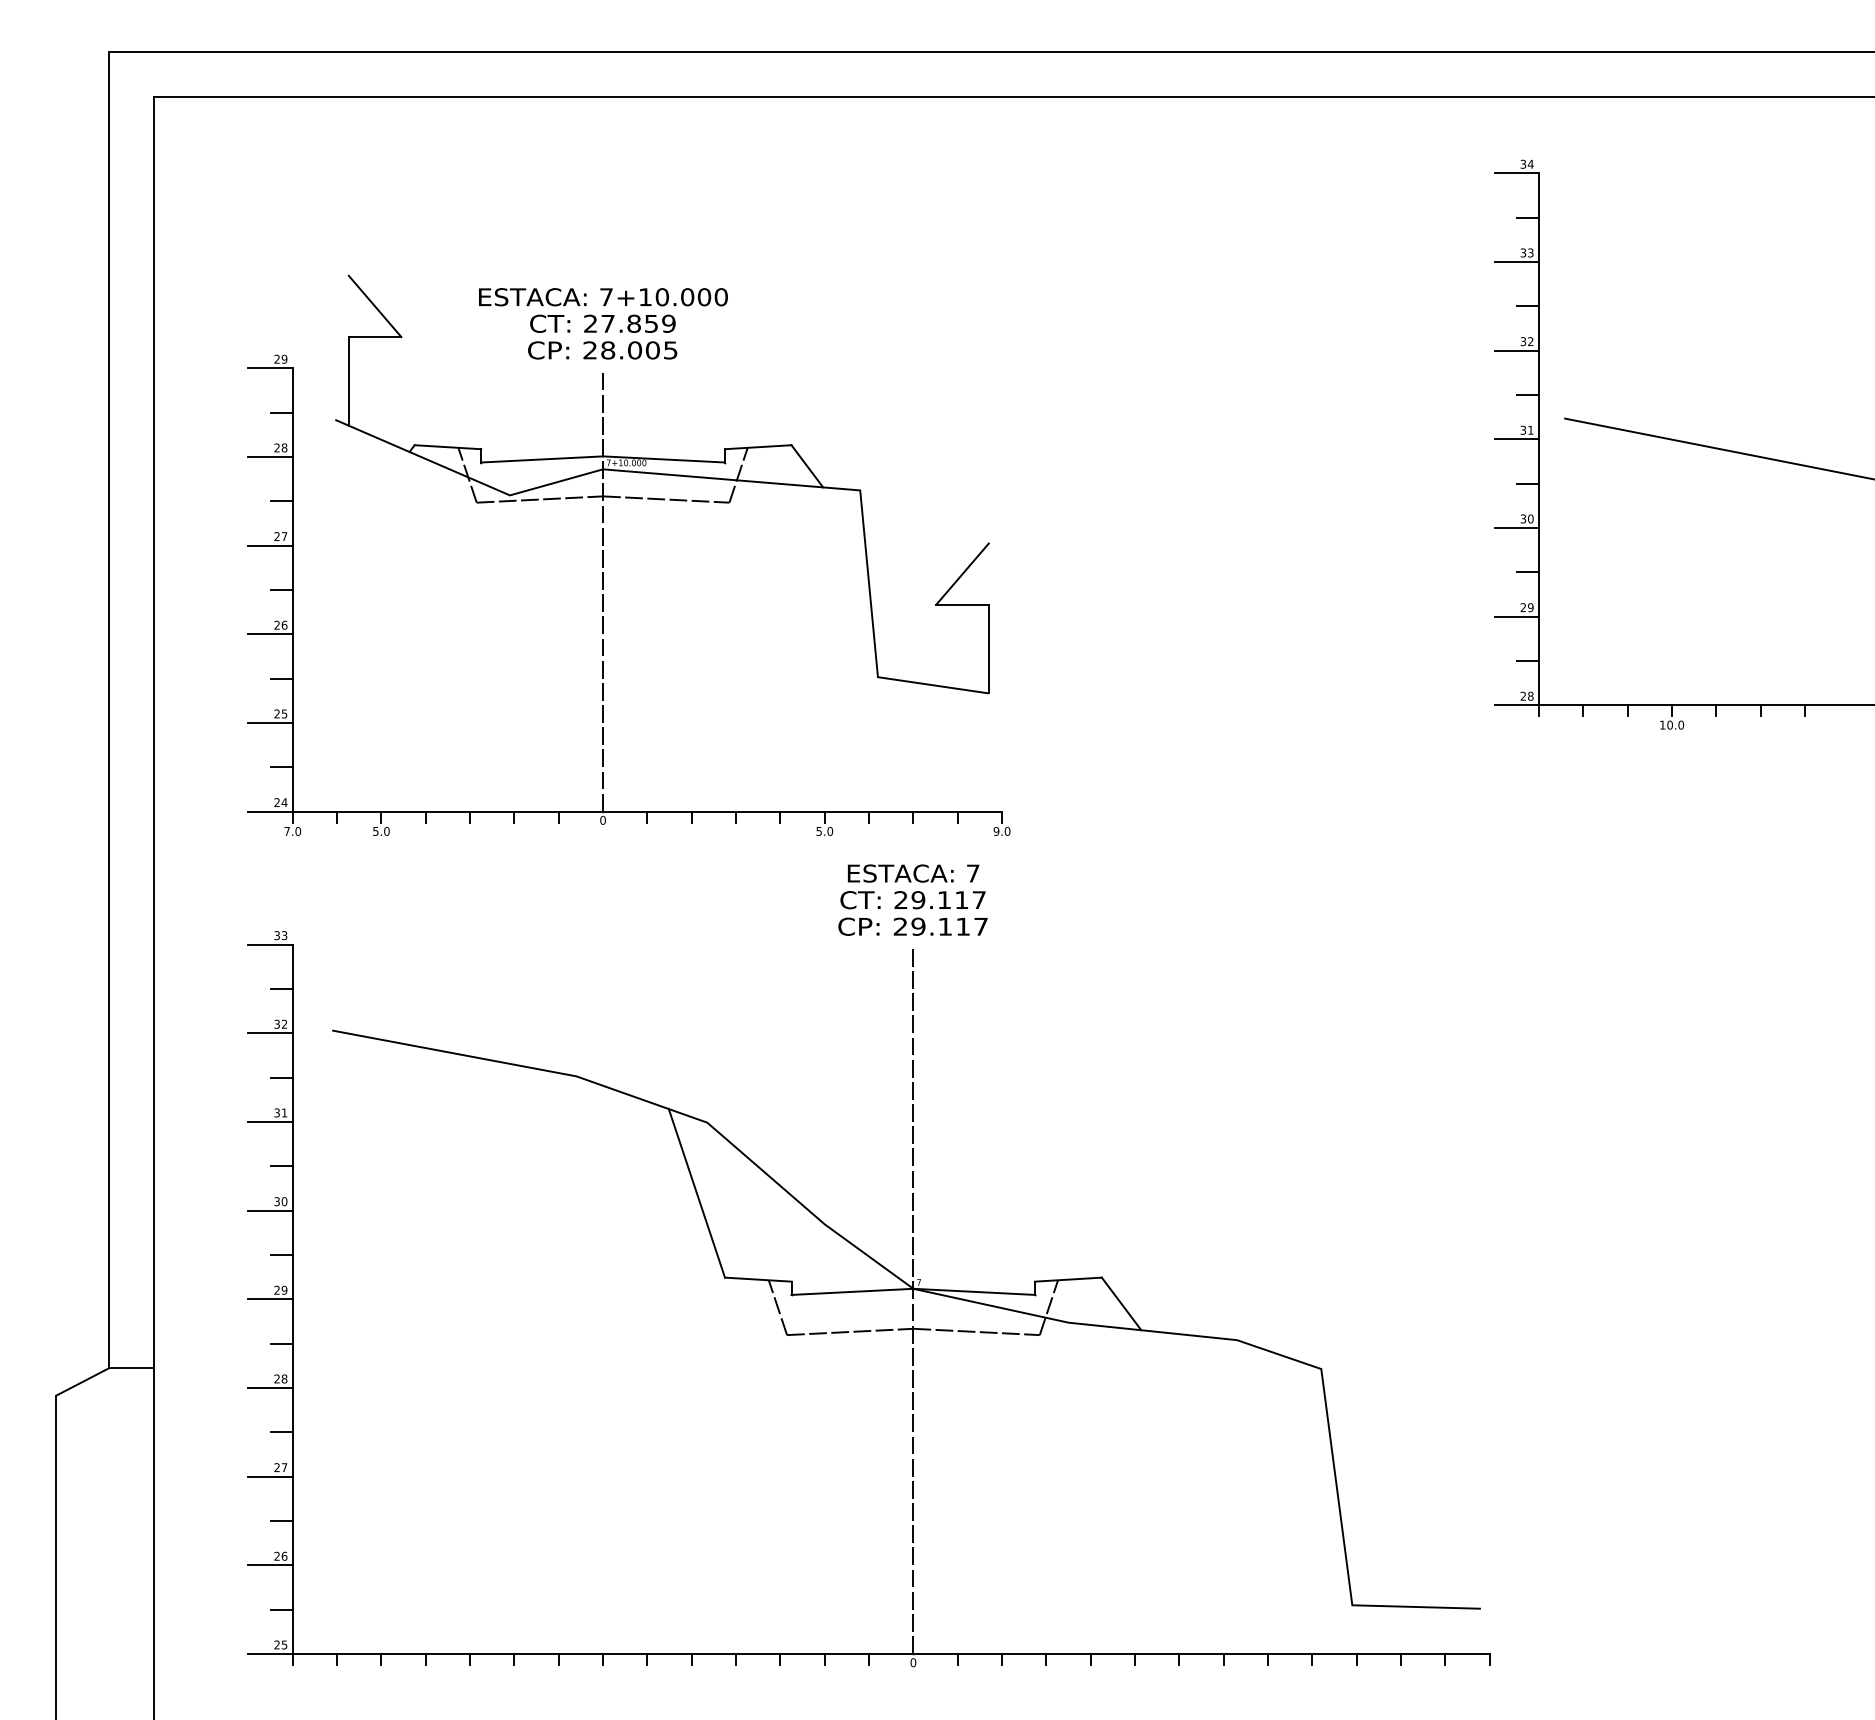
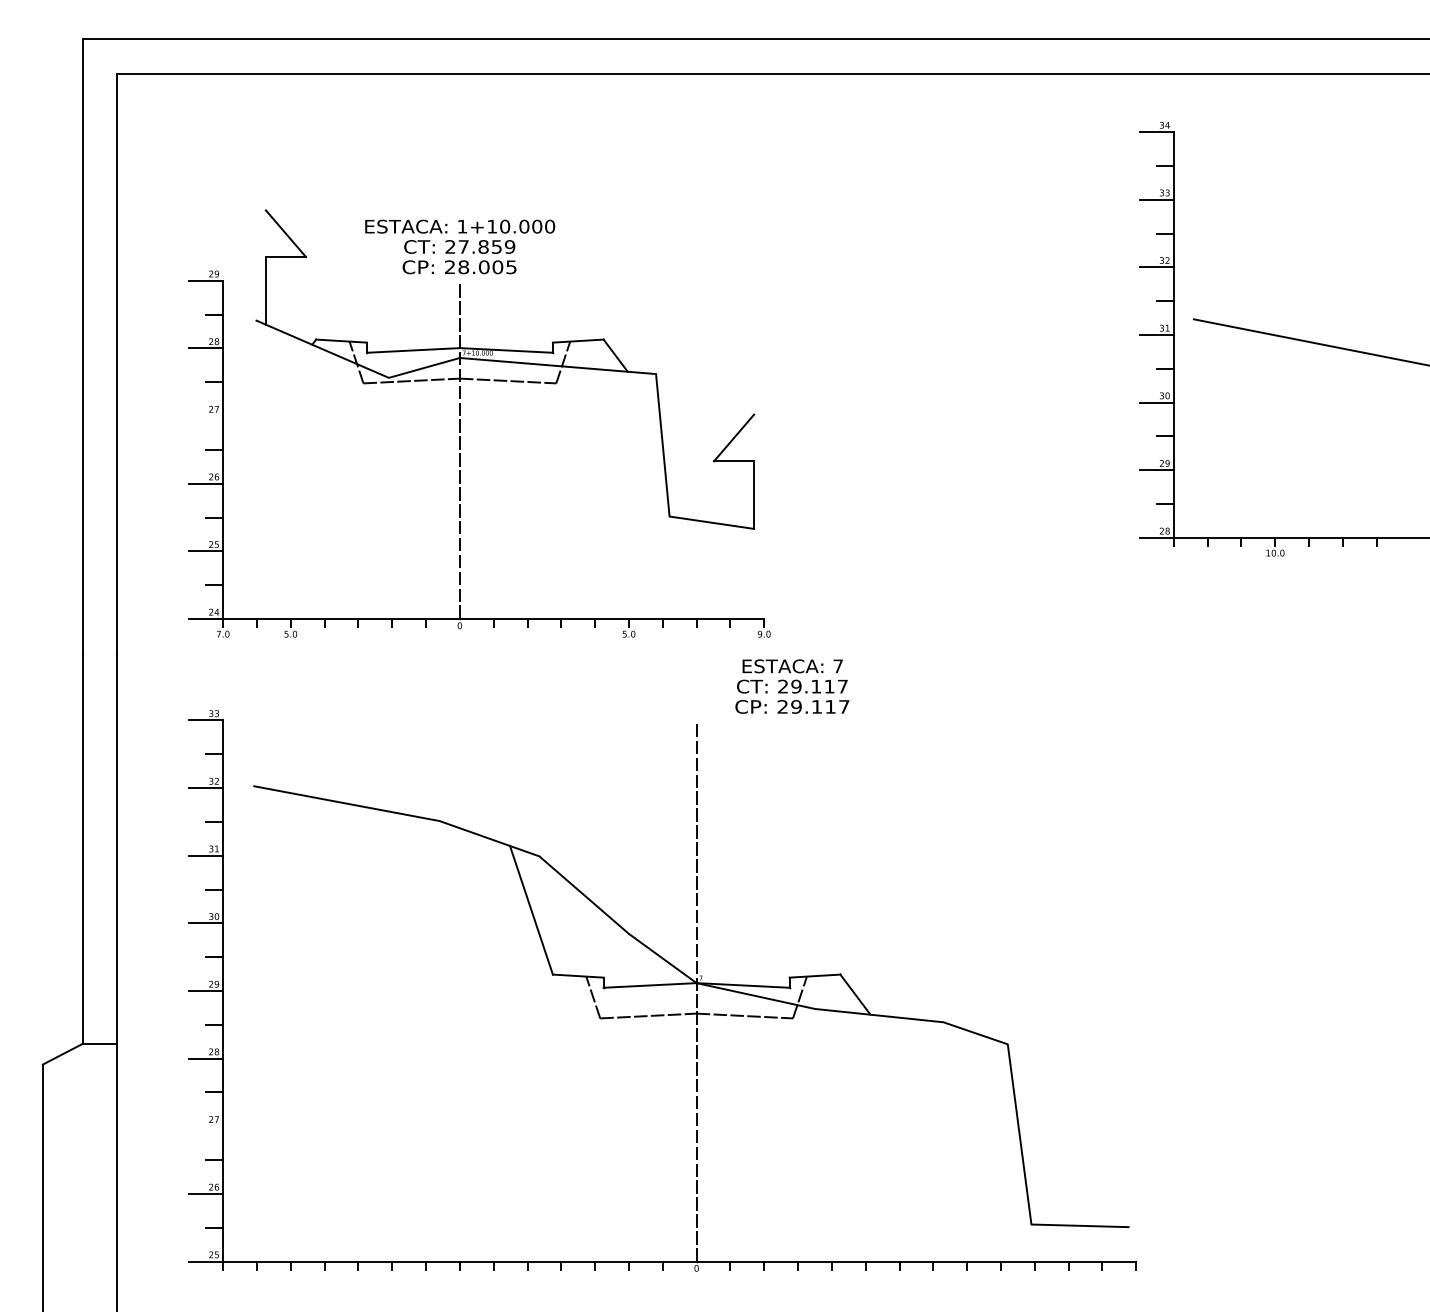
text: (606, 296) -> (462, 226), 7+10.000 -> 1+10.000
line: (270, 546) -> (206, 416), removed
text: (913, 899) -> (792, 686), moved
line: (270, 1476) -> (206, 1126), removed

